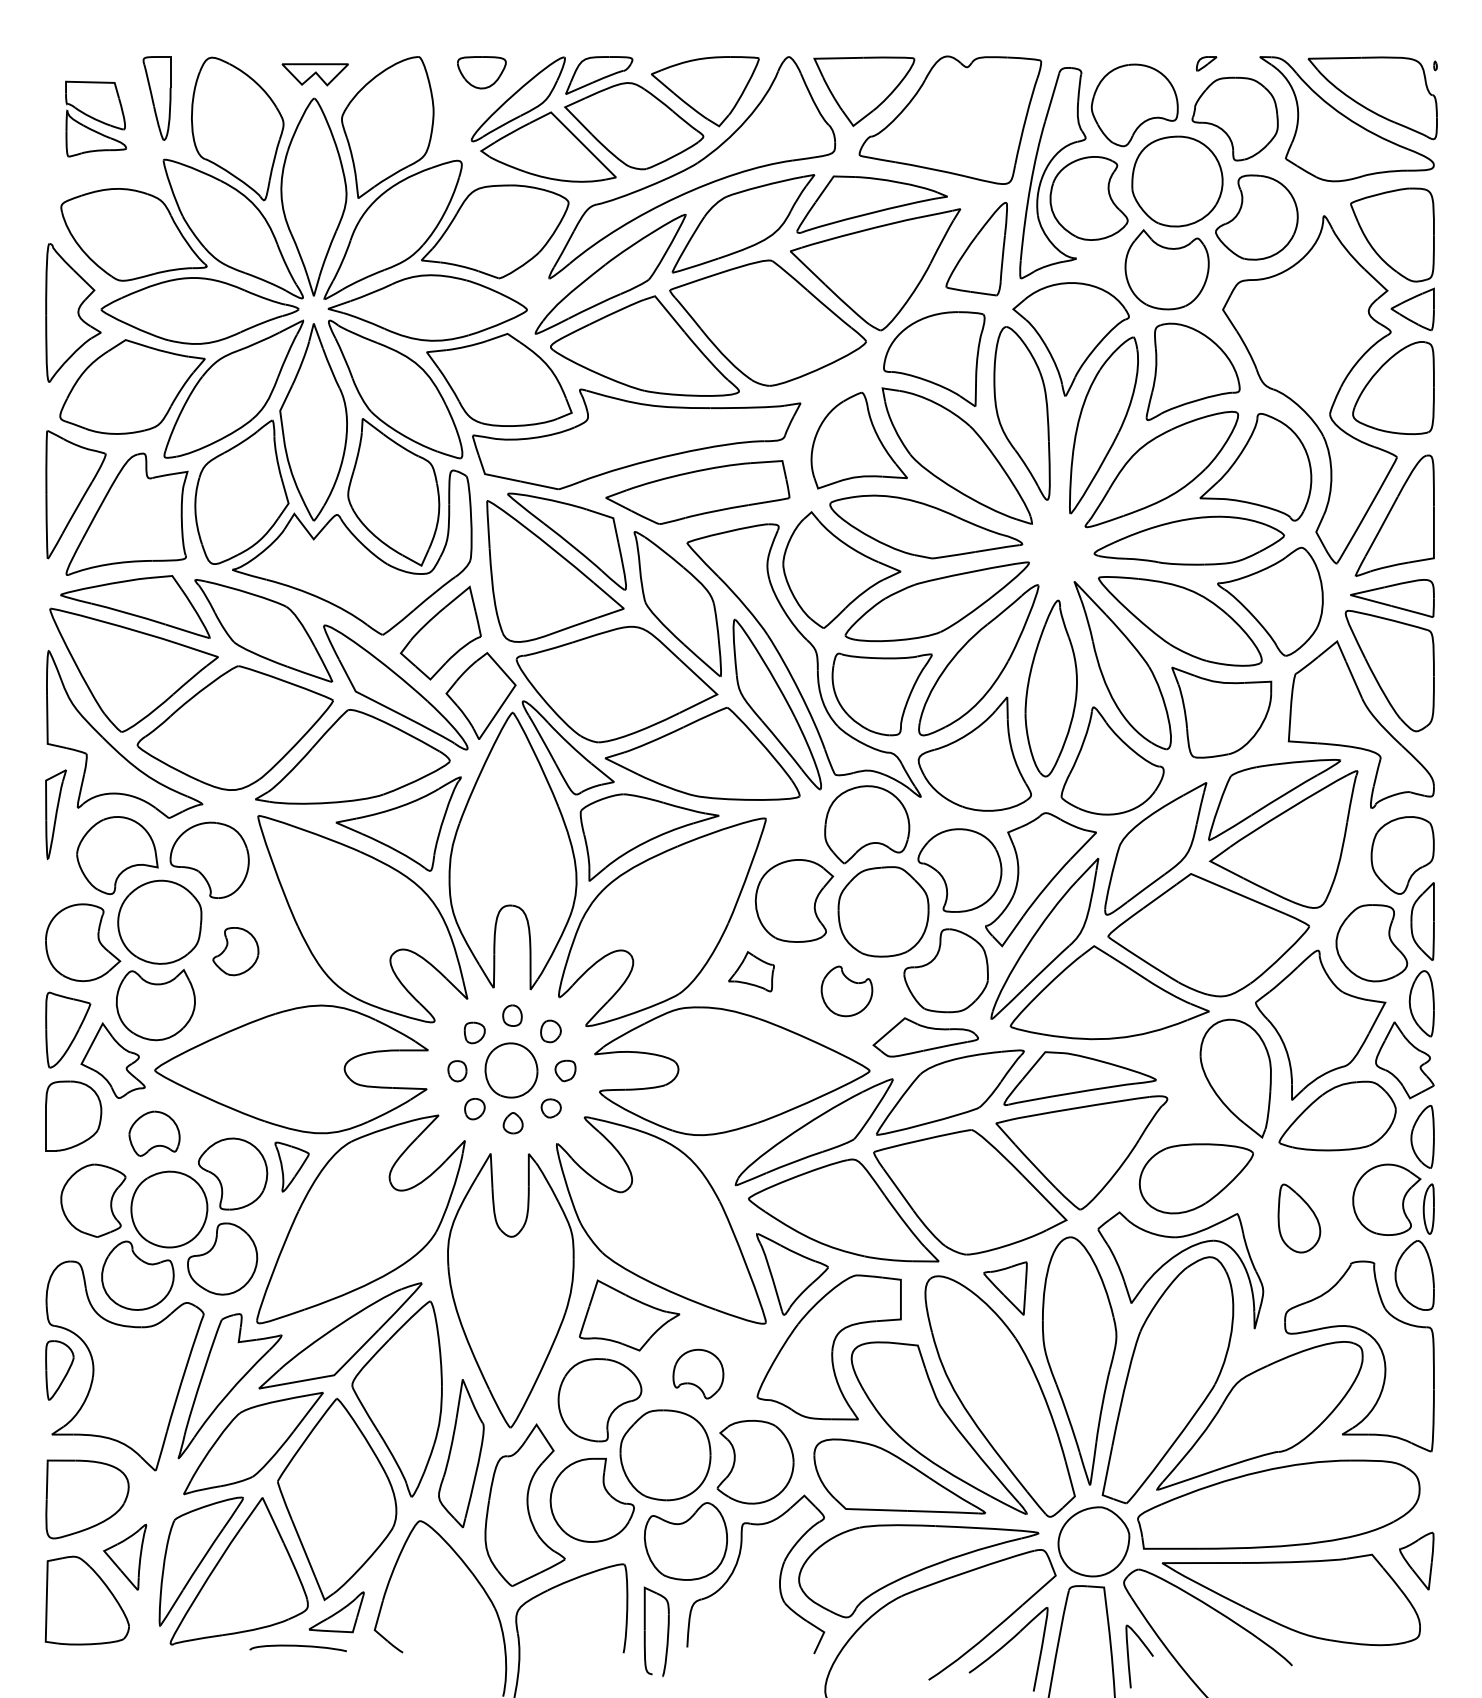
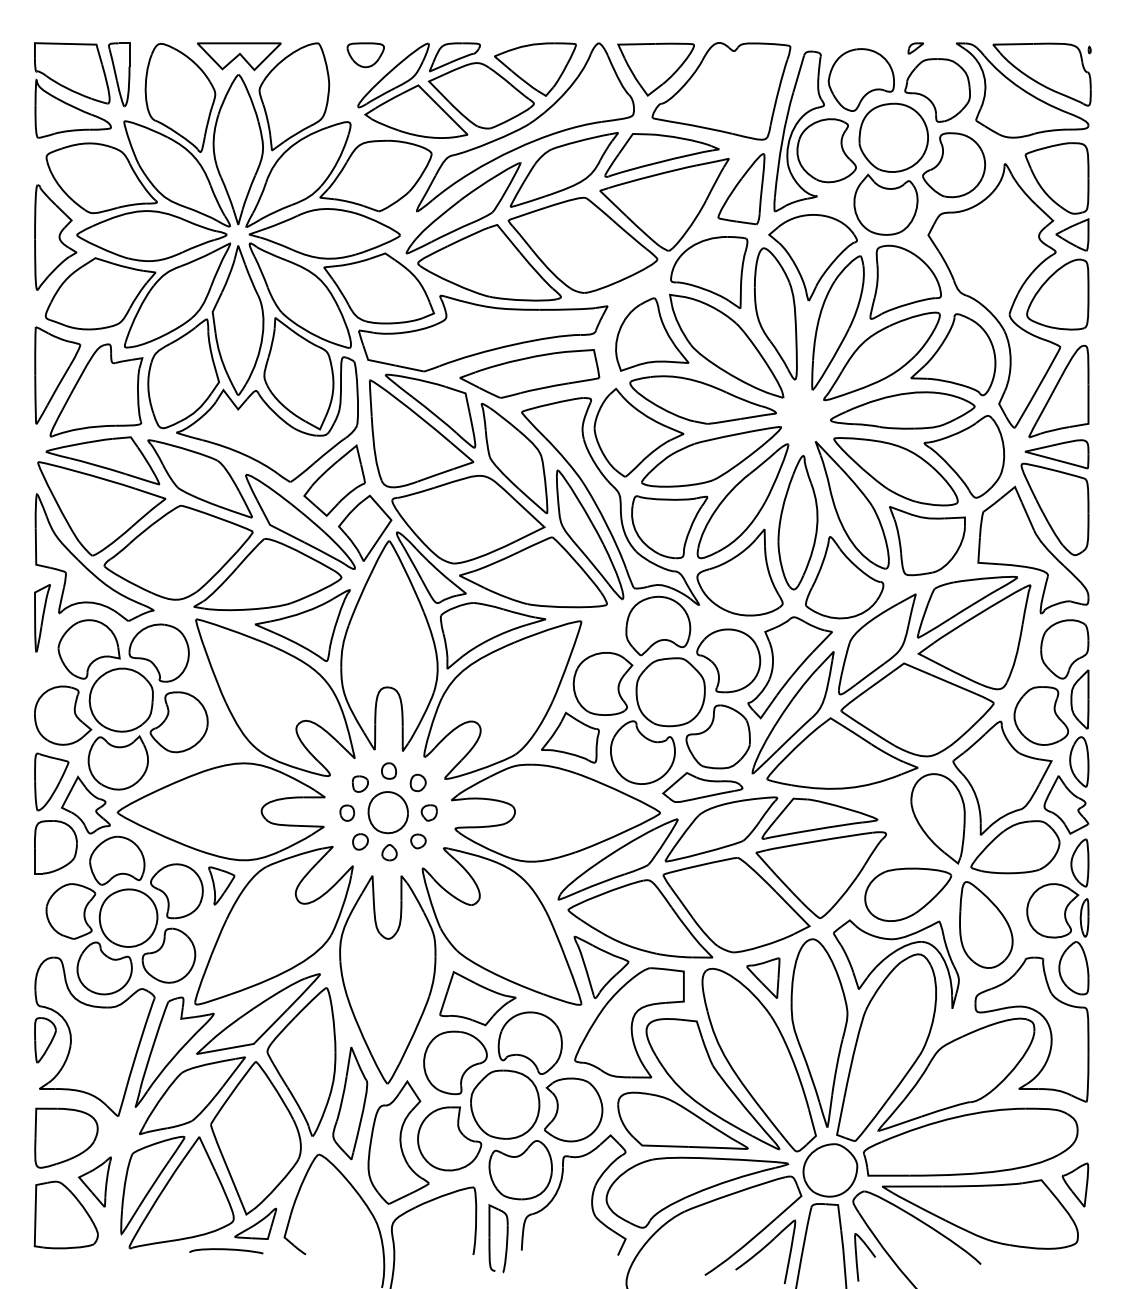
part: (315, 74) -> (239, 56), size x1.67
part: (95, 119) -> (72, 90), size x1.67
part: (235, 951) -> (178, 722), size x1.67
part: (751, 971) -> (570, 737), size x1.67
part: (846, 991) -> (642, 752), size x1.67
part: (154, 1133) -> (117, 860), size x1.43
part: (1299, 1217) -> (986, 924), size x1.67
part: (697, 1373) -> (529, 1042), size x1.67

